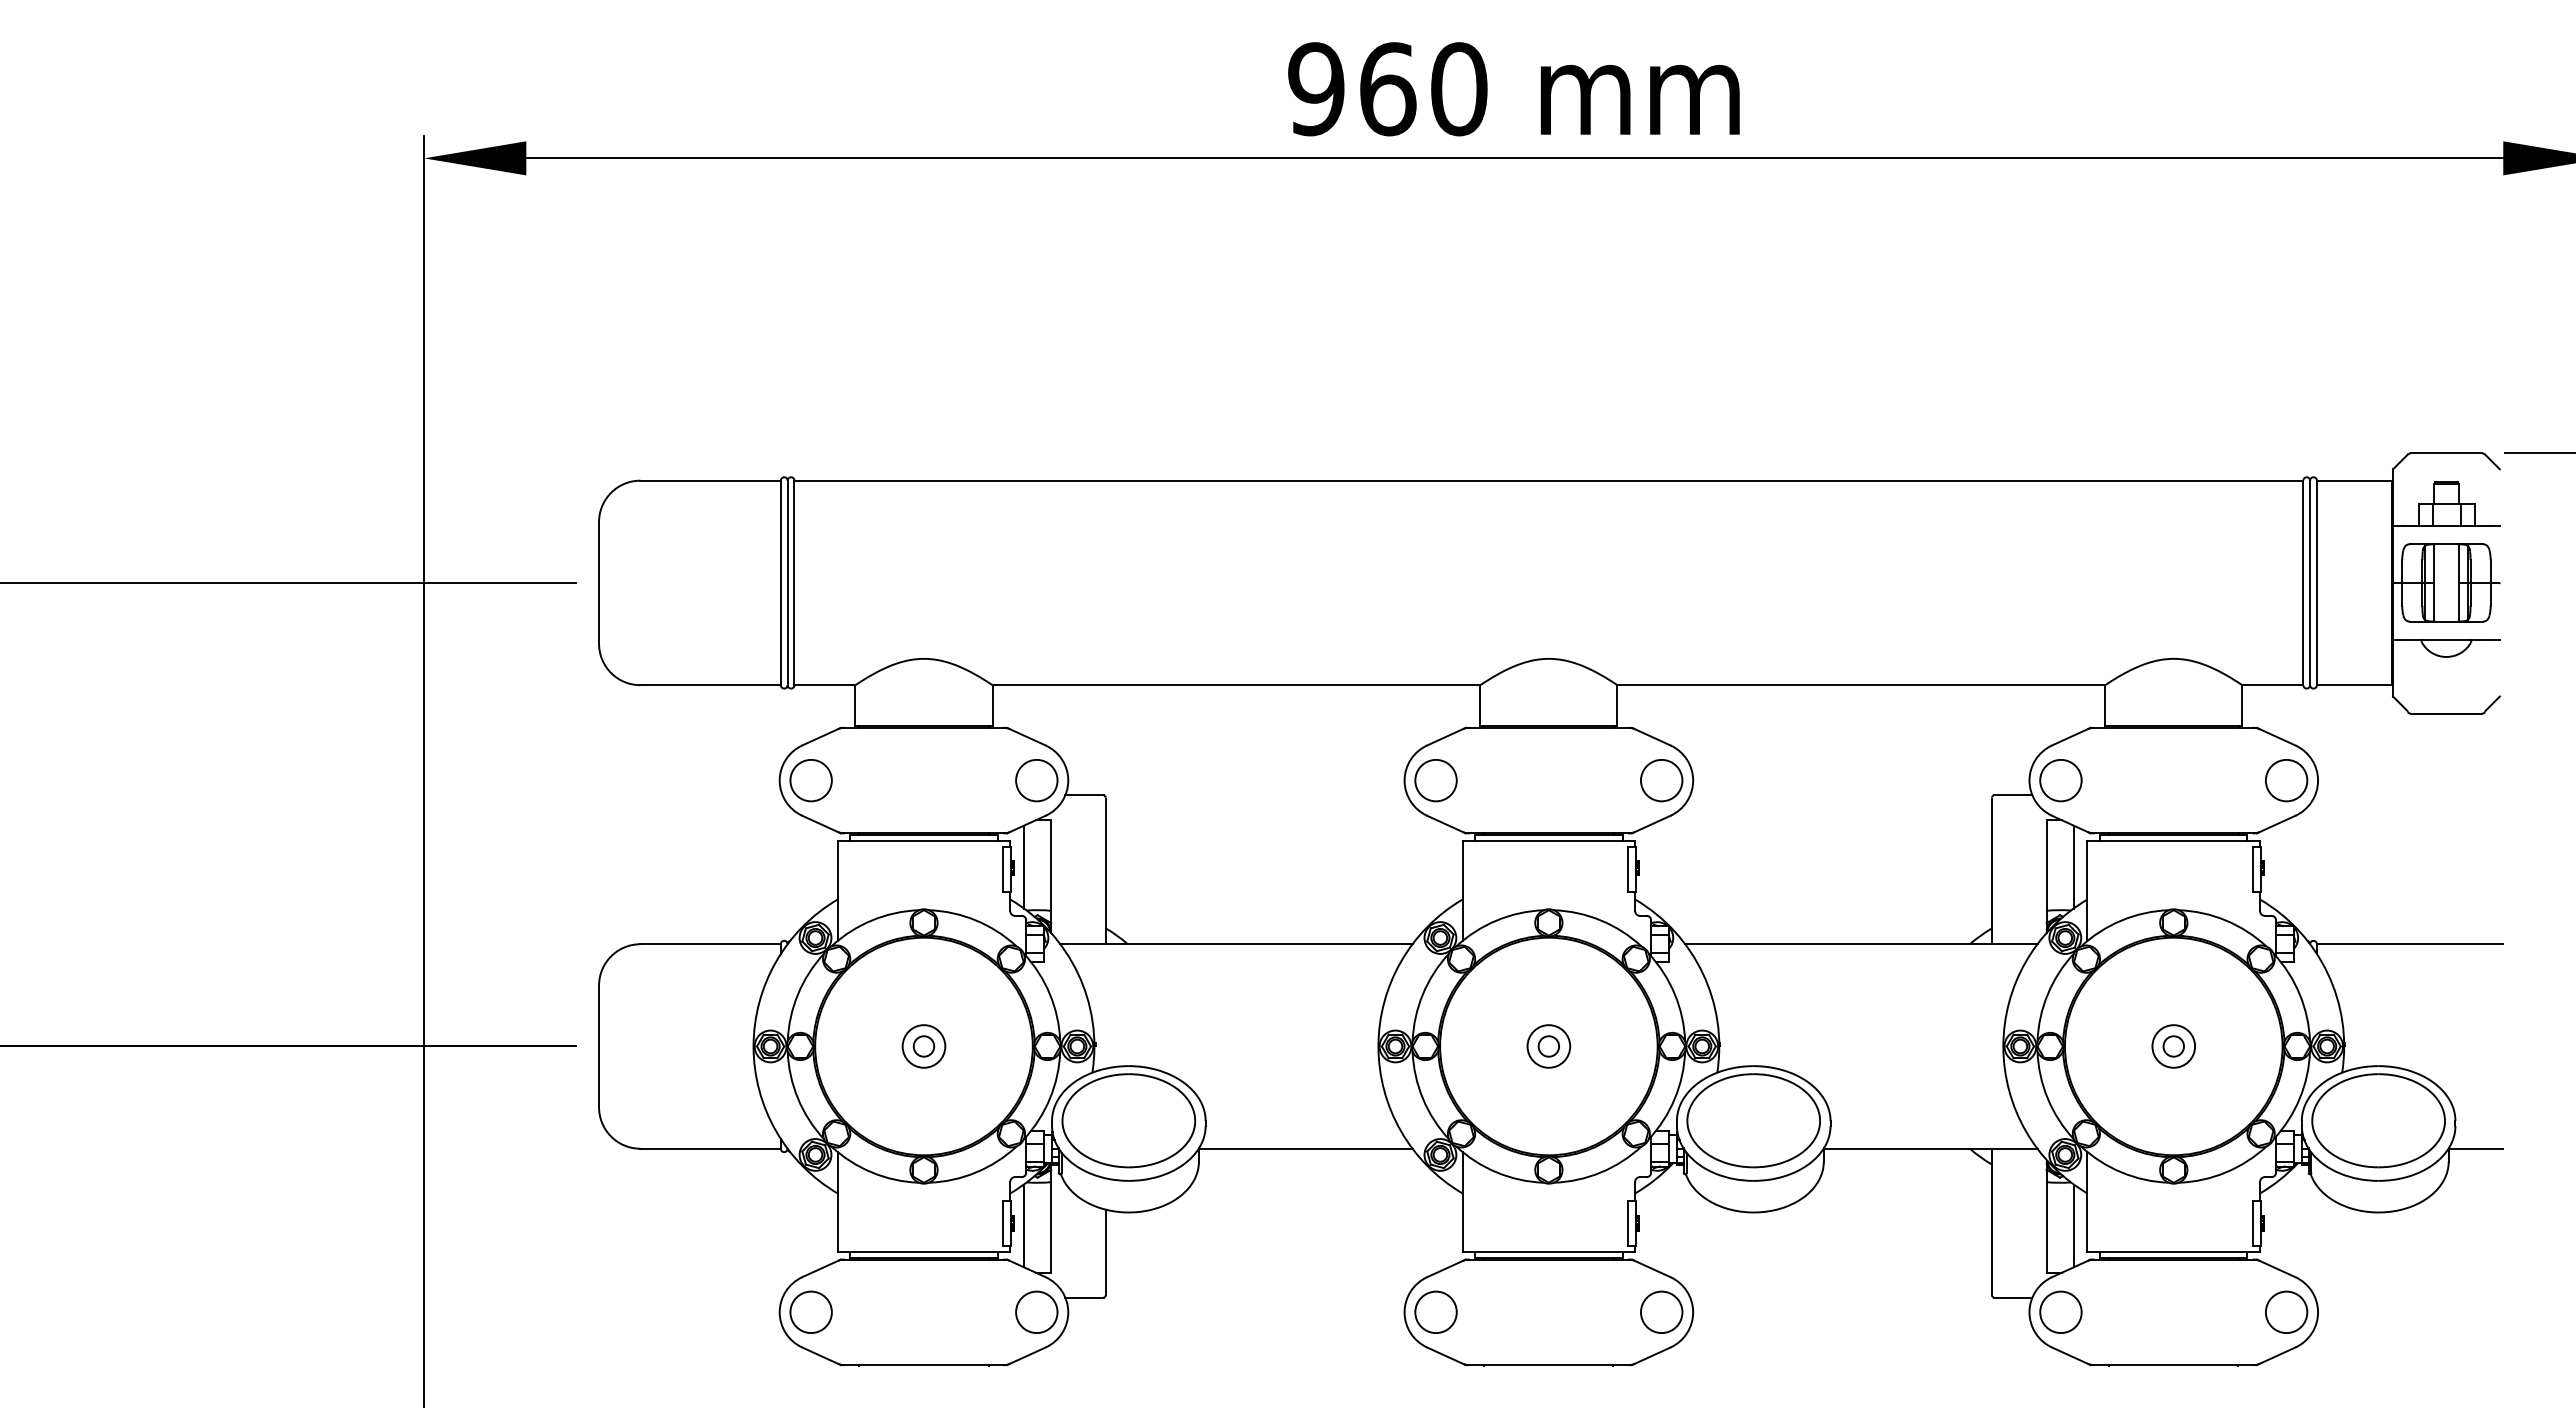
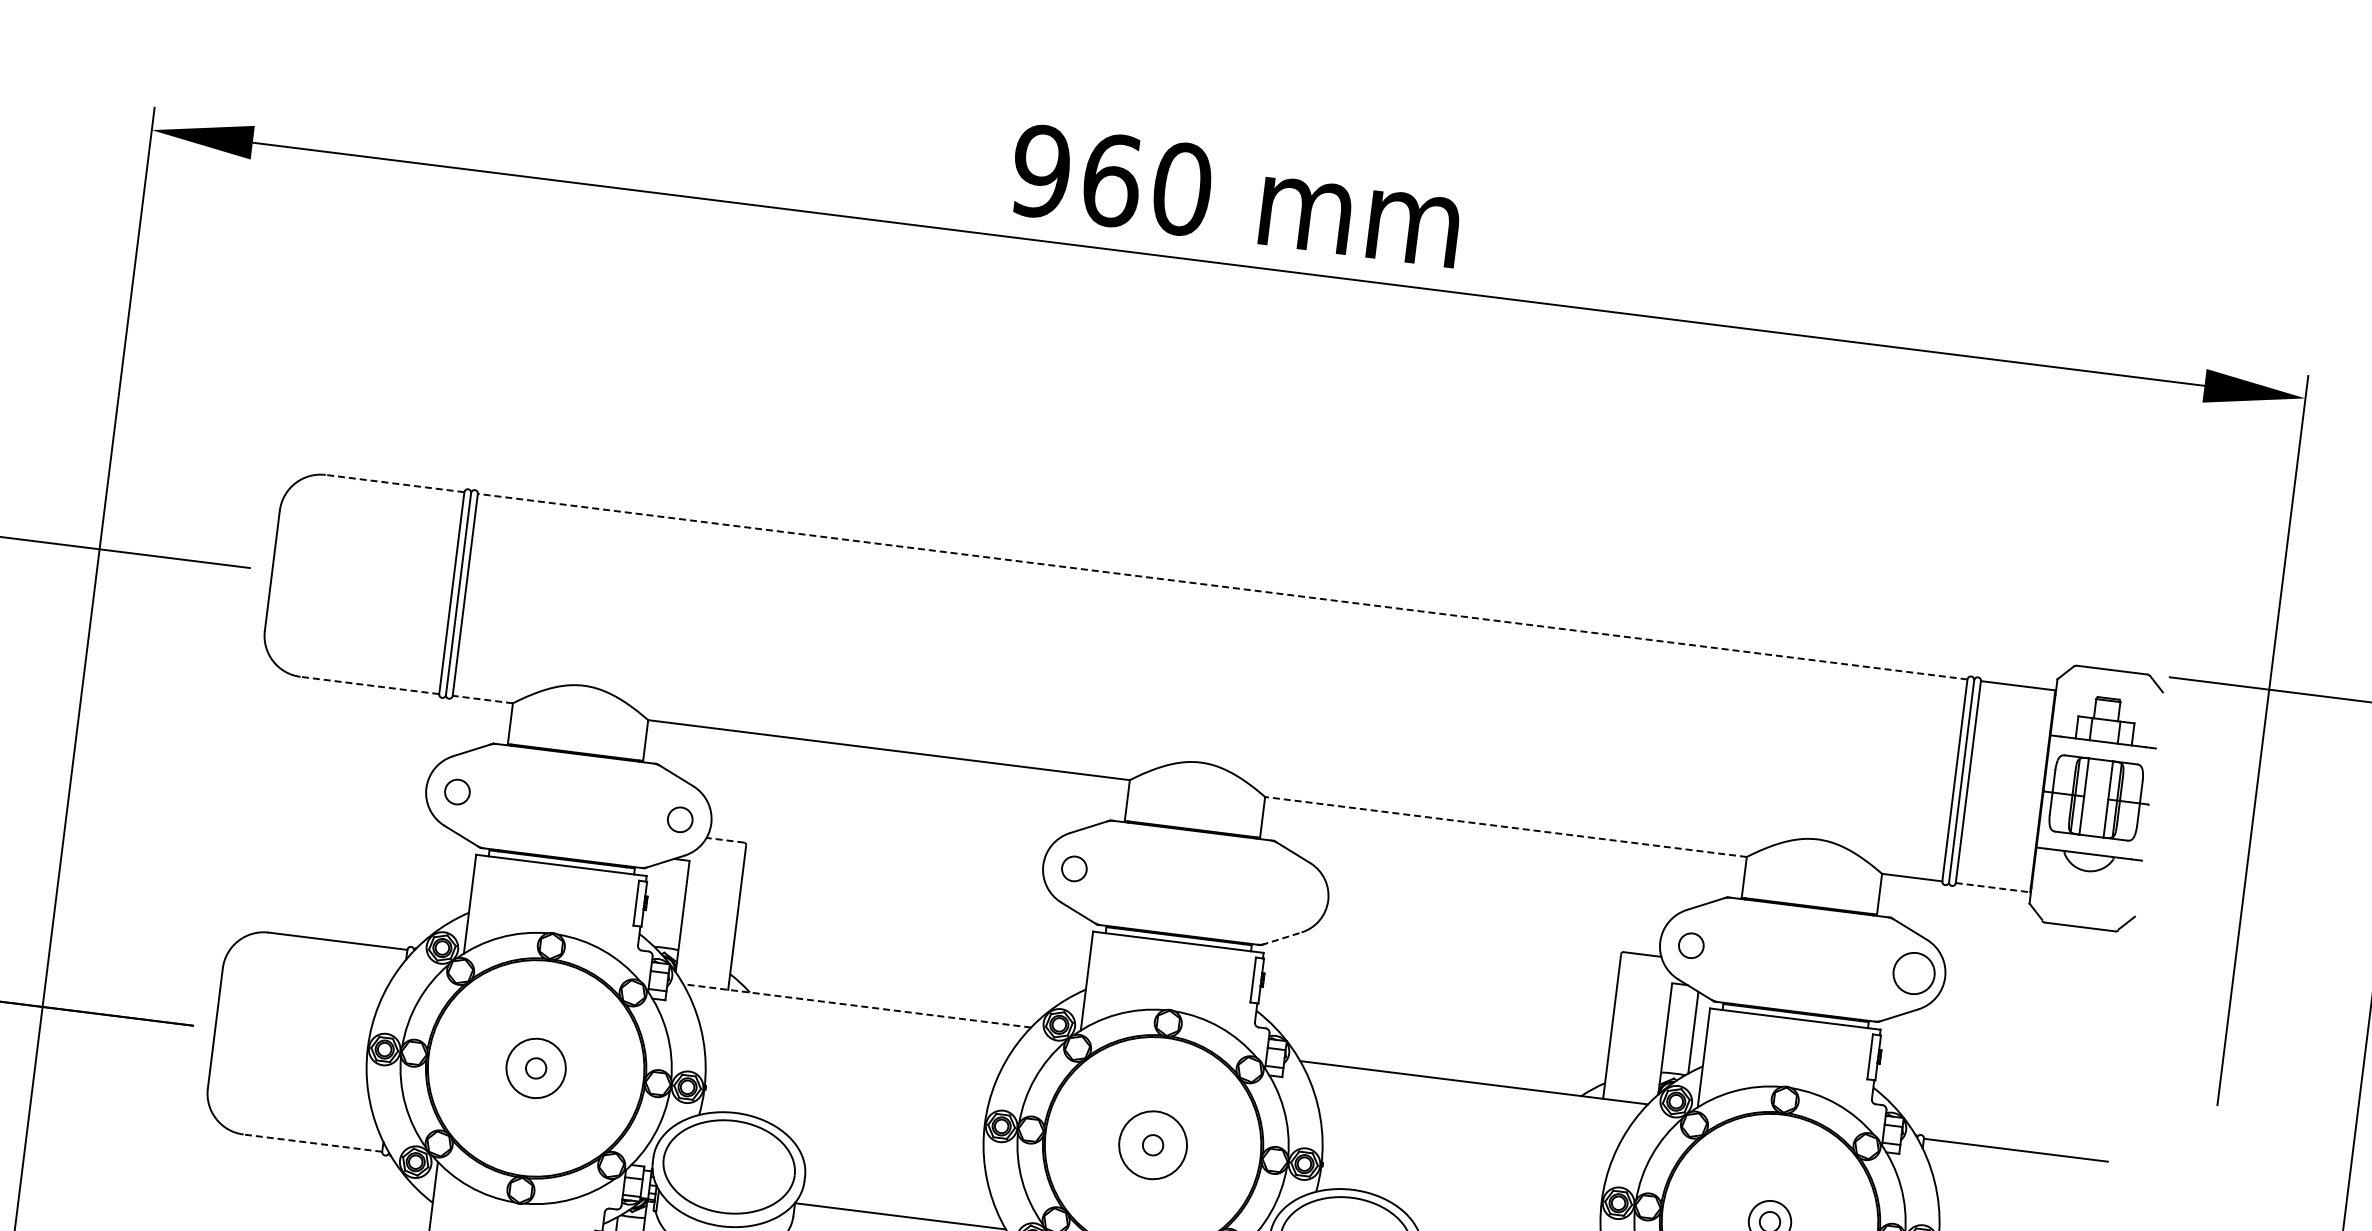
line: (710, 480) -> (394, 483), solid -> dashed
line: (1548, 480) -> (1222, 586), solid -> dashed
line: (710, 685) -> (369, 685), solid -> dashed
line: (824, 685) -> (482, 699), solid -> dashed
line: (1861, 685) -> (1506, 827), solid -> dashed
line: (2354, 685) -> (1992, 887), solid -> dashed
circle: (810, 780) -> (456, 791), size x0.6
circle: (1036, 780) -> (679, 819), size x0.6
circle: (1435, 780) -> (1073, 868), size x0.6
circle: (1661, 780) -> (1296, 896), removed
circle: (2060, 780) -> (1690, 945), size x0.6
line: (1083, 795) -> (724, 840), solid -> dashed
line: (1651, 824) -> (1281, 938), solid -> dashed
line: (1023, 867) -> (656, 903), removed
line: (1235, 944) -> (856, 1006), solid -> dashed
circle: (923, 1046) -> (535, 1068), size x1.4
circle: (1548, 1046) -> (1152, 1145), size x1.6
line: (710, 1148) -> (312, 1142), solid -> dashed

